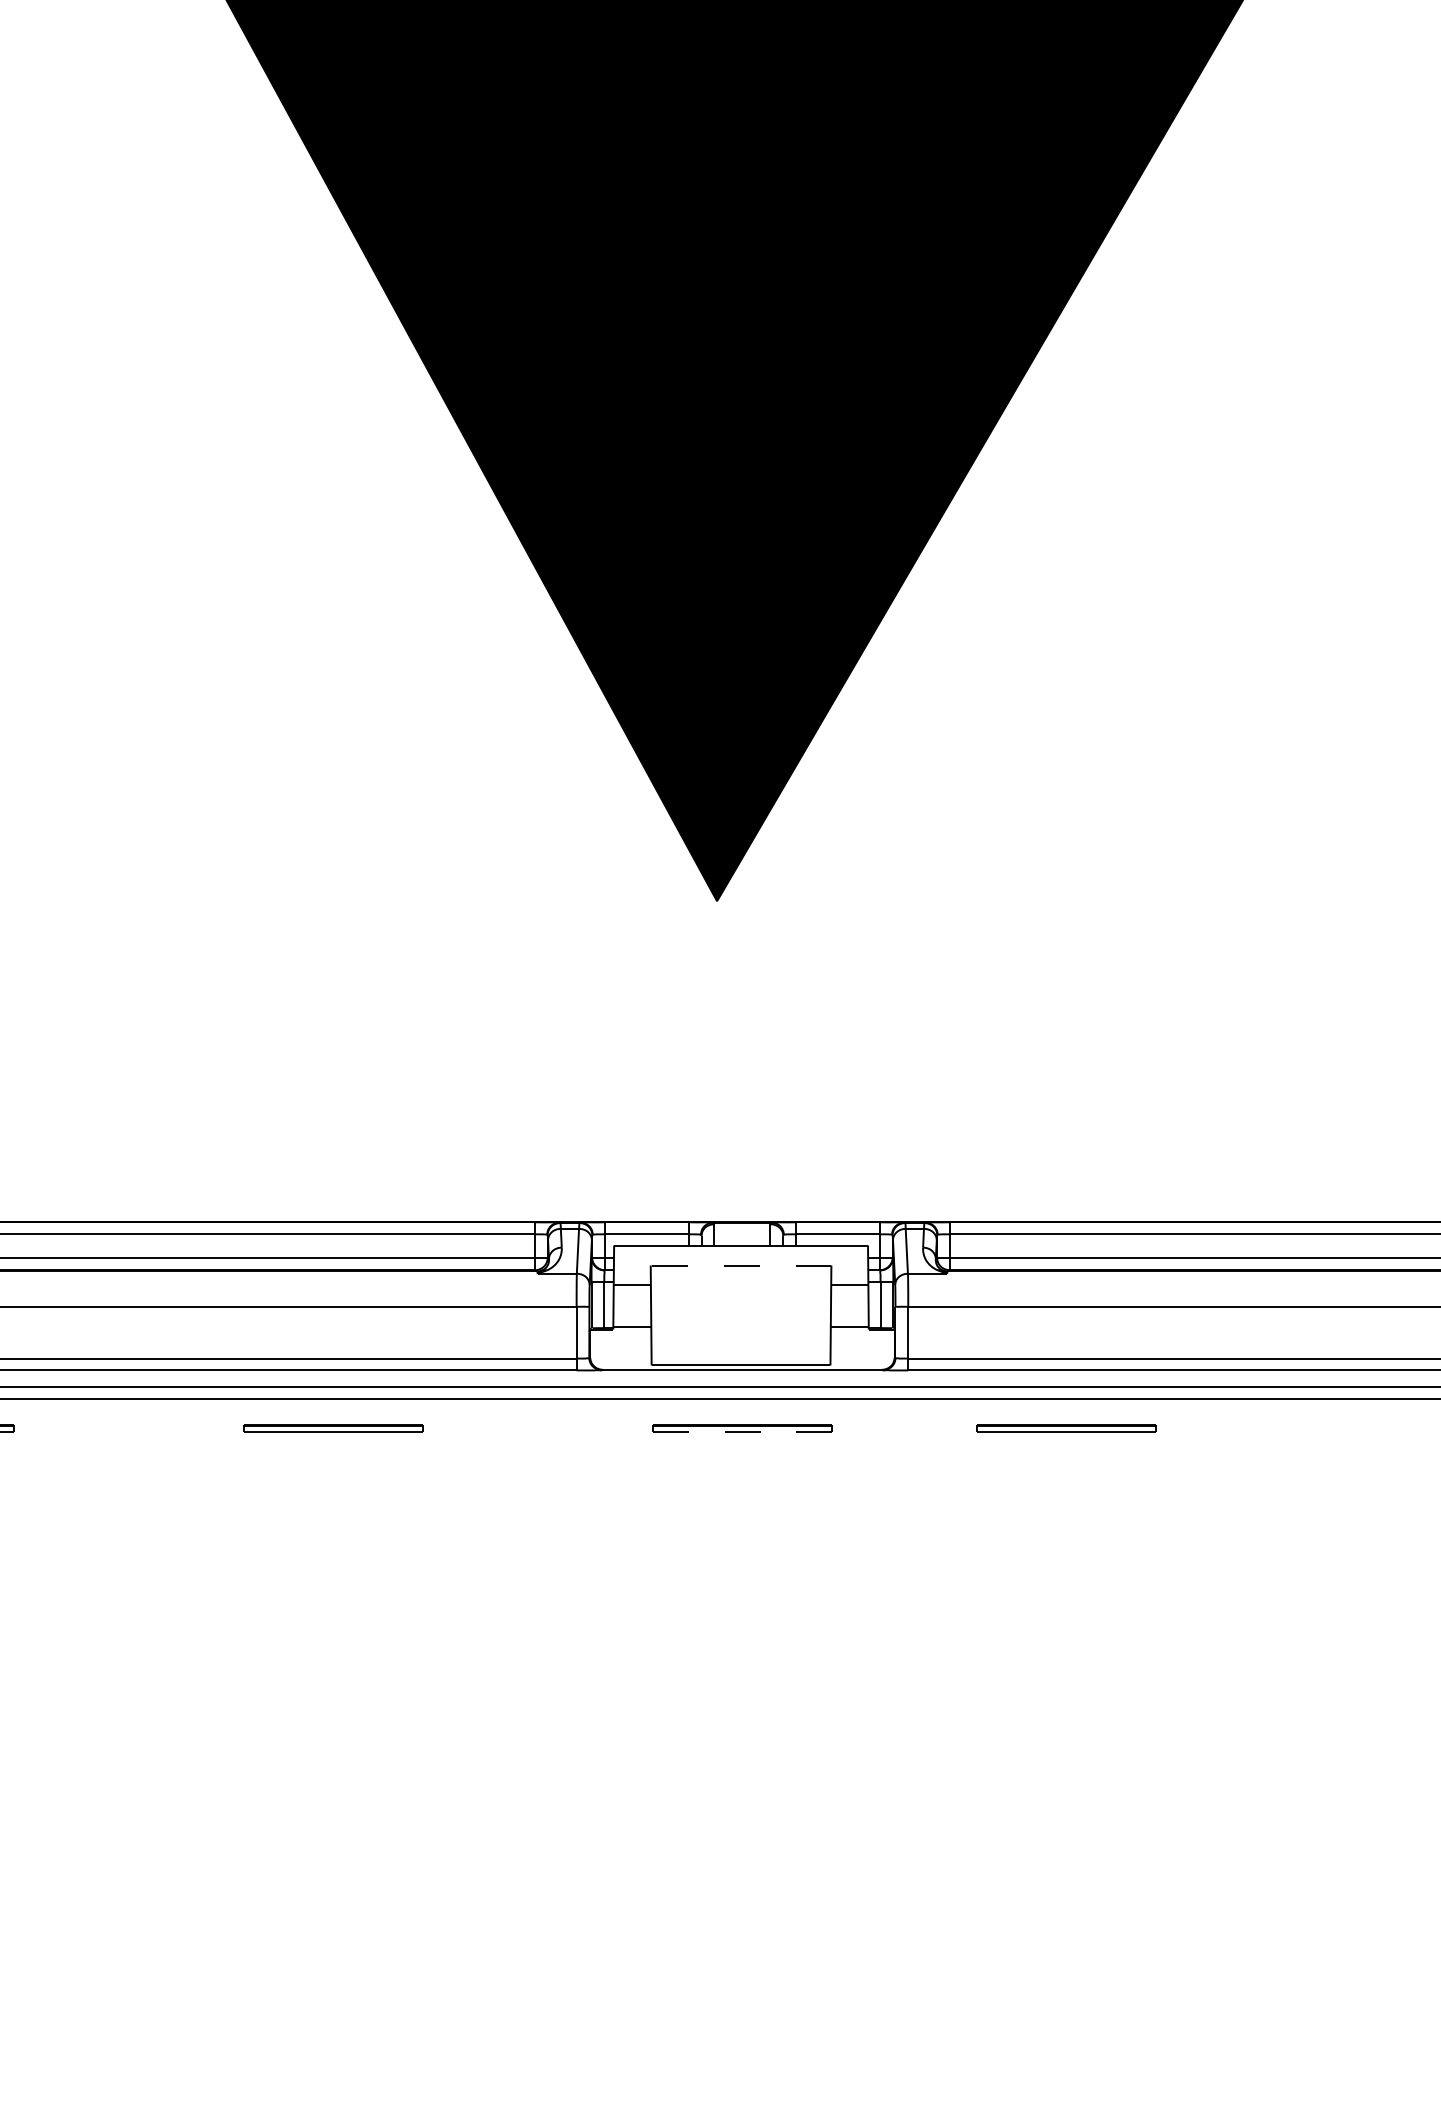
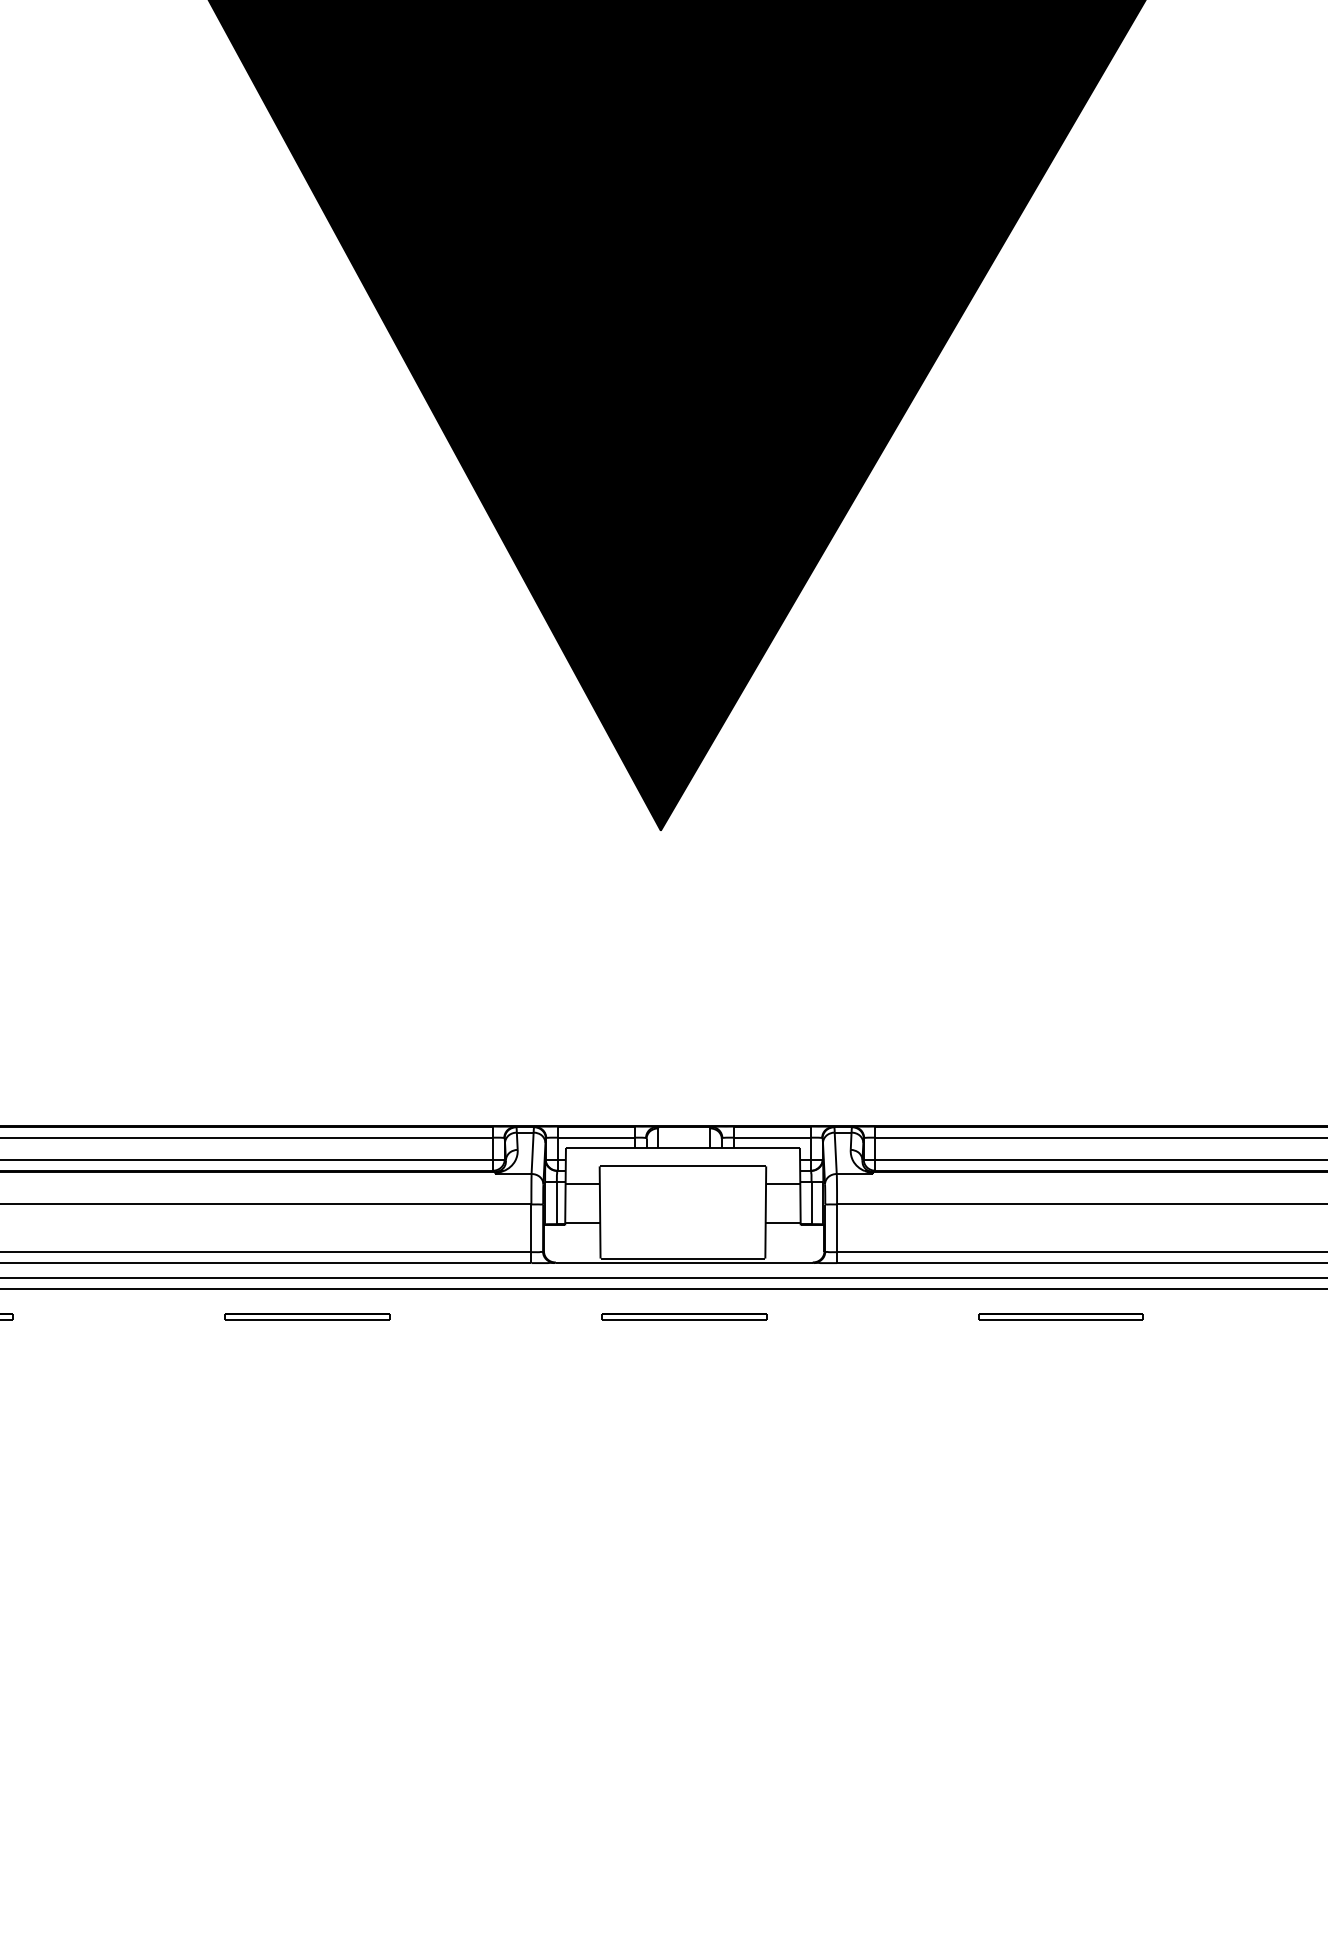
line: (740, 1265) -> (682, 1166), dashed -> solid
part: (1066, 1428) -> (1061, 1316), moved
line: (742, 1431) -> (684, 1319), dashed -> solid

